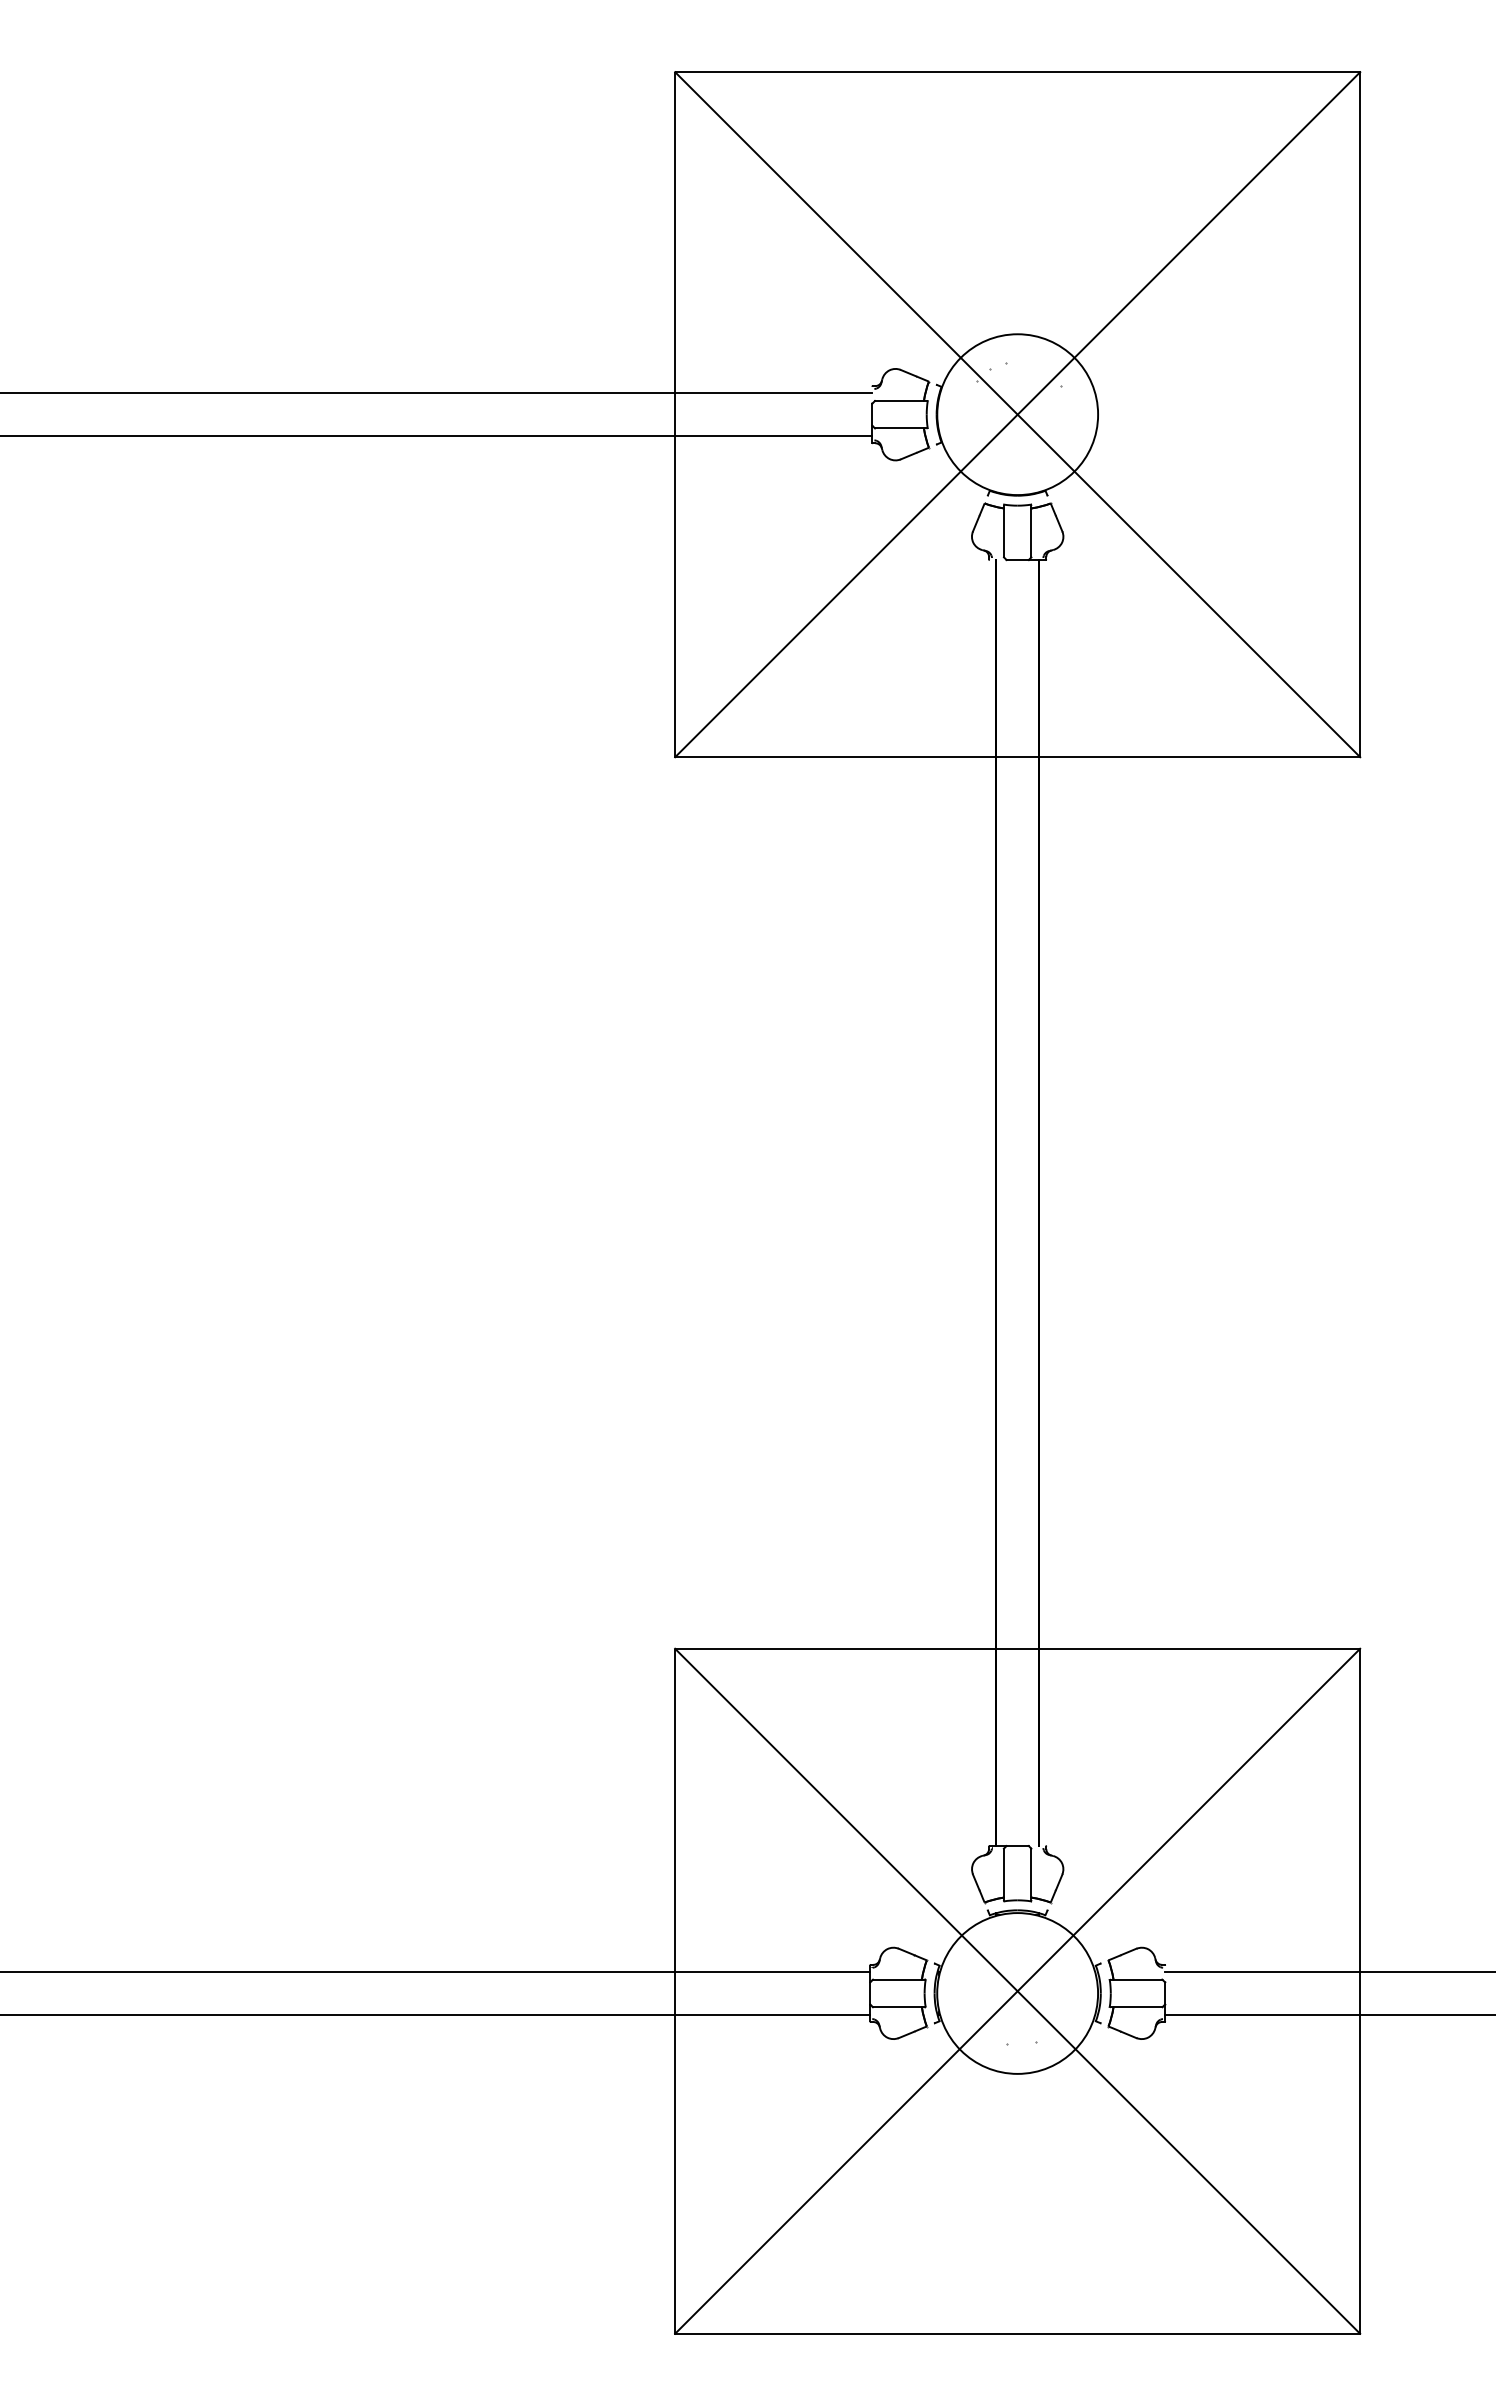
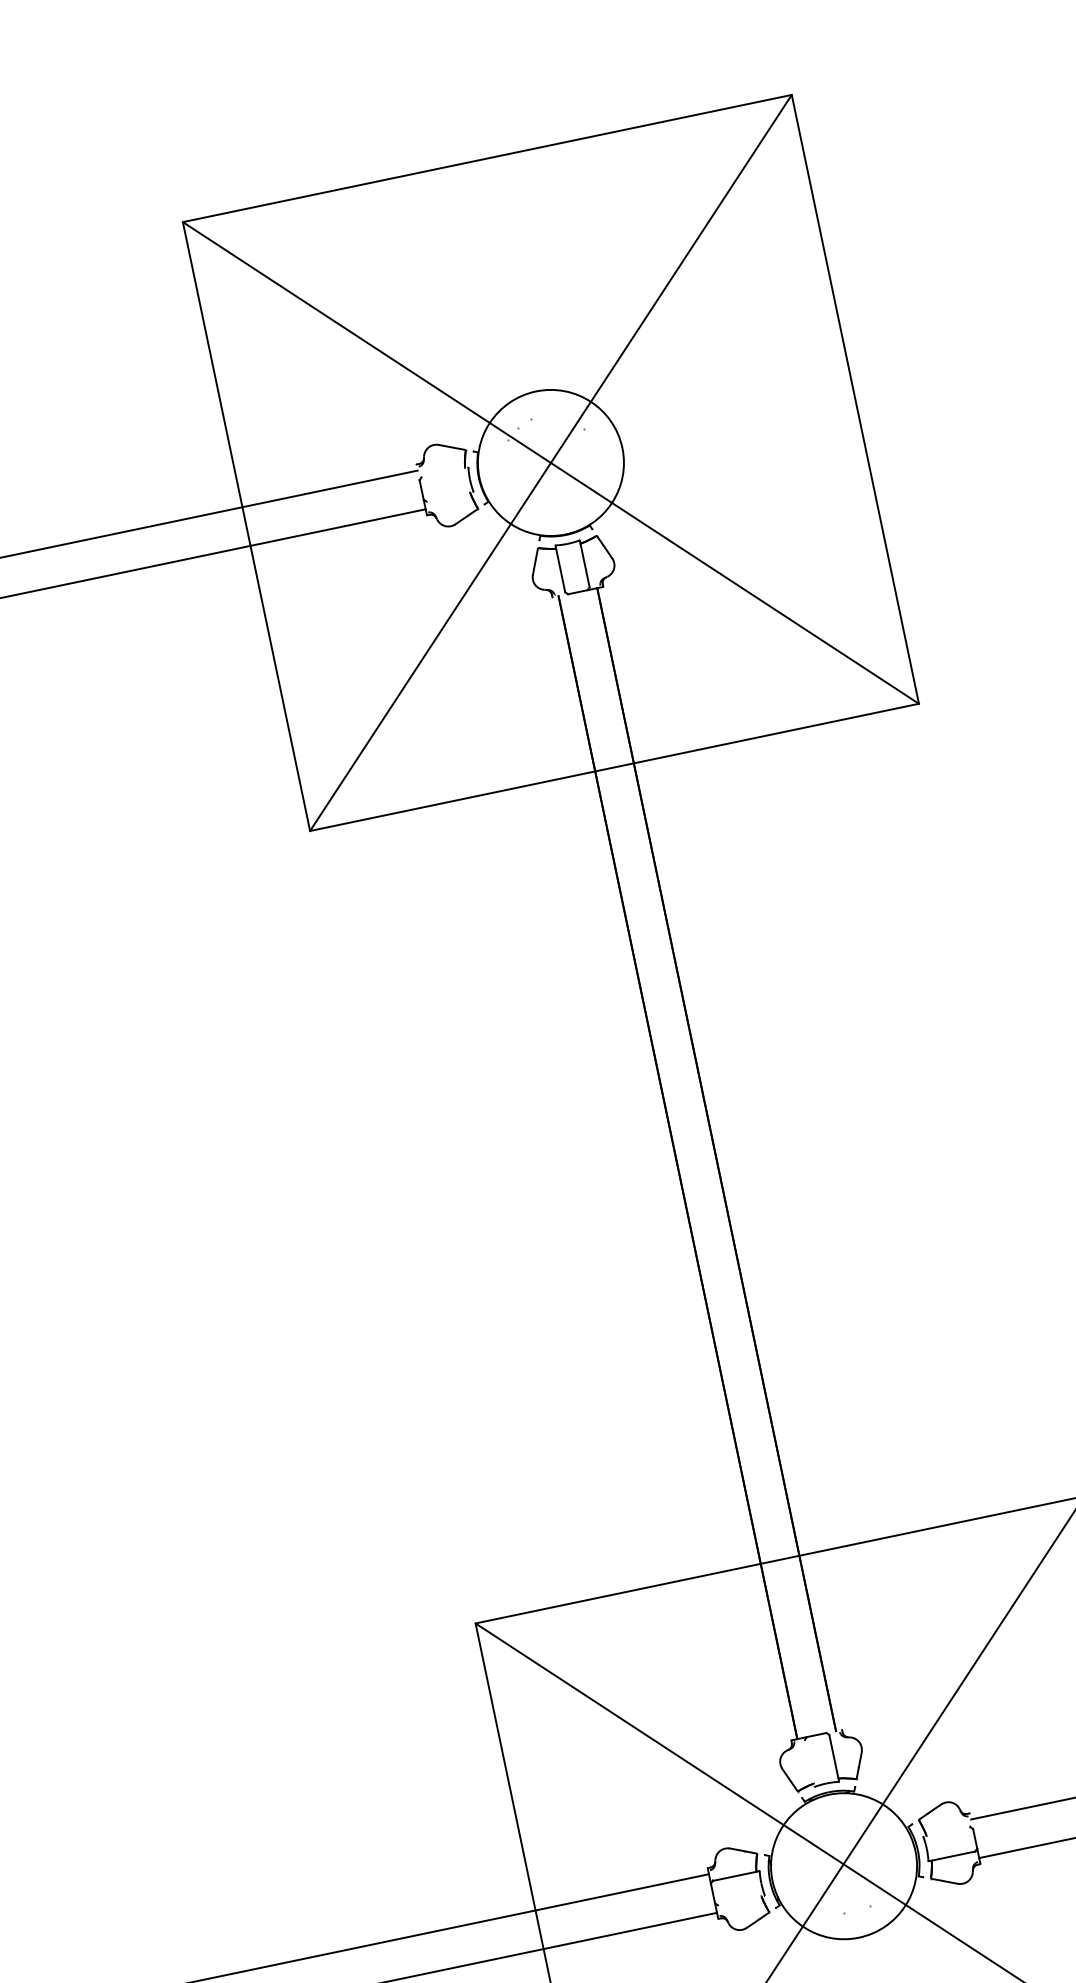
line: (900, 400) -> (444, 472), removed
line: (900, 428) -> (449, 497), removed
line: (1003, 1874) -> (809, 1763), removed
line: (1136, 1979) -> (947, 1831), removed
line: (898, 2007) -> (740, 1900), removed

